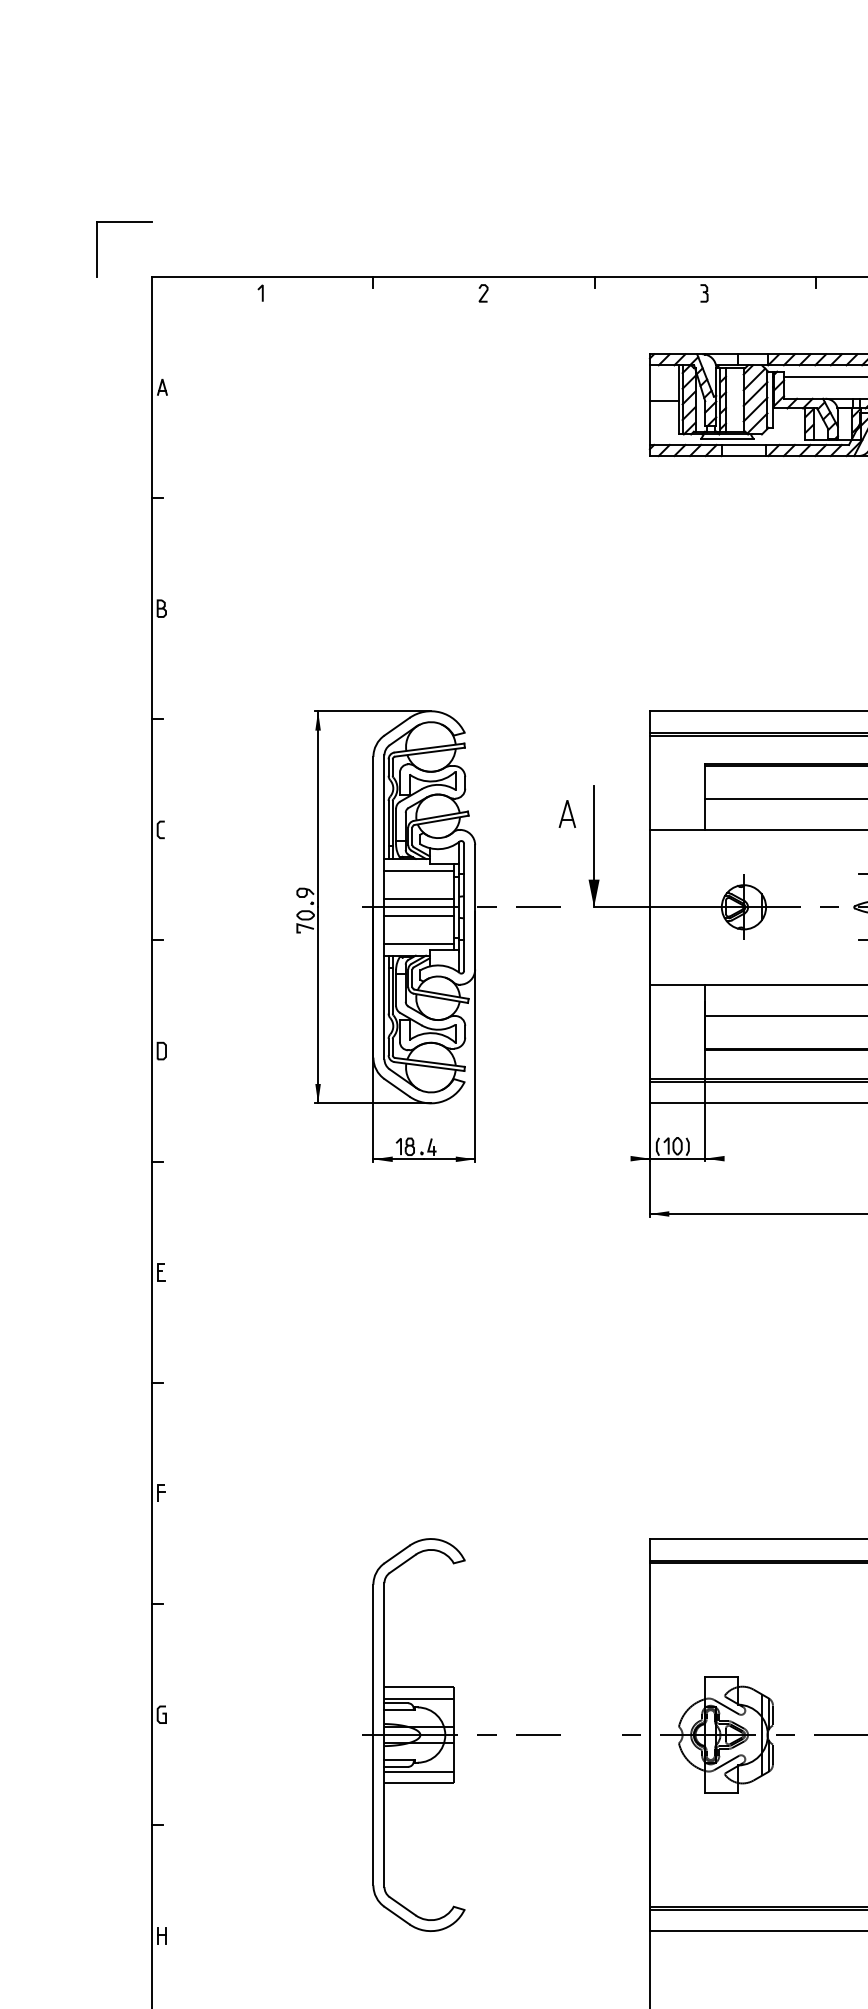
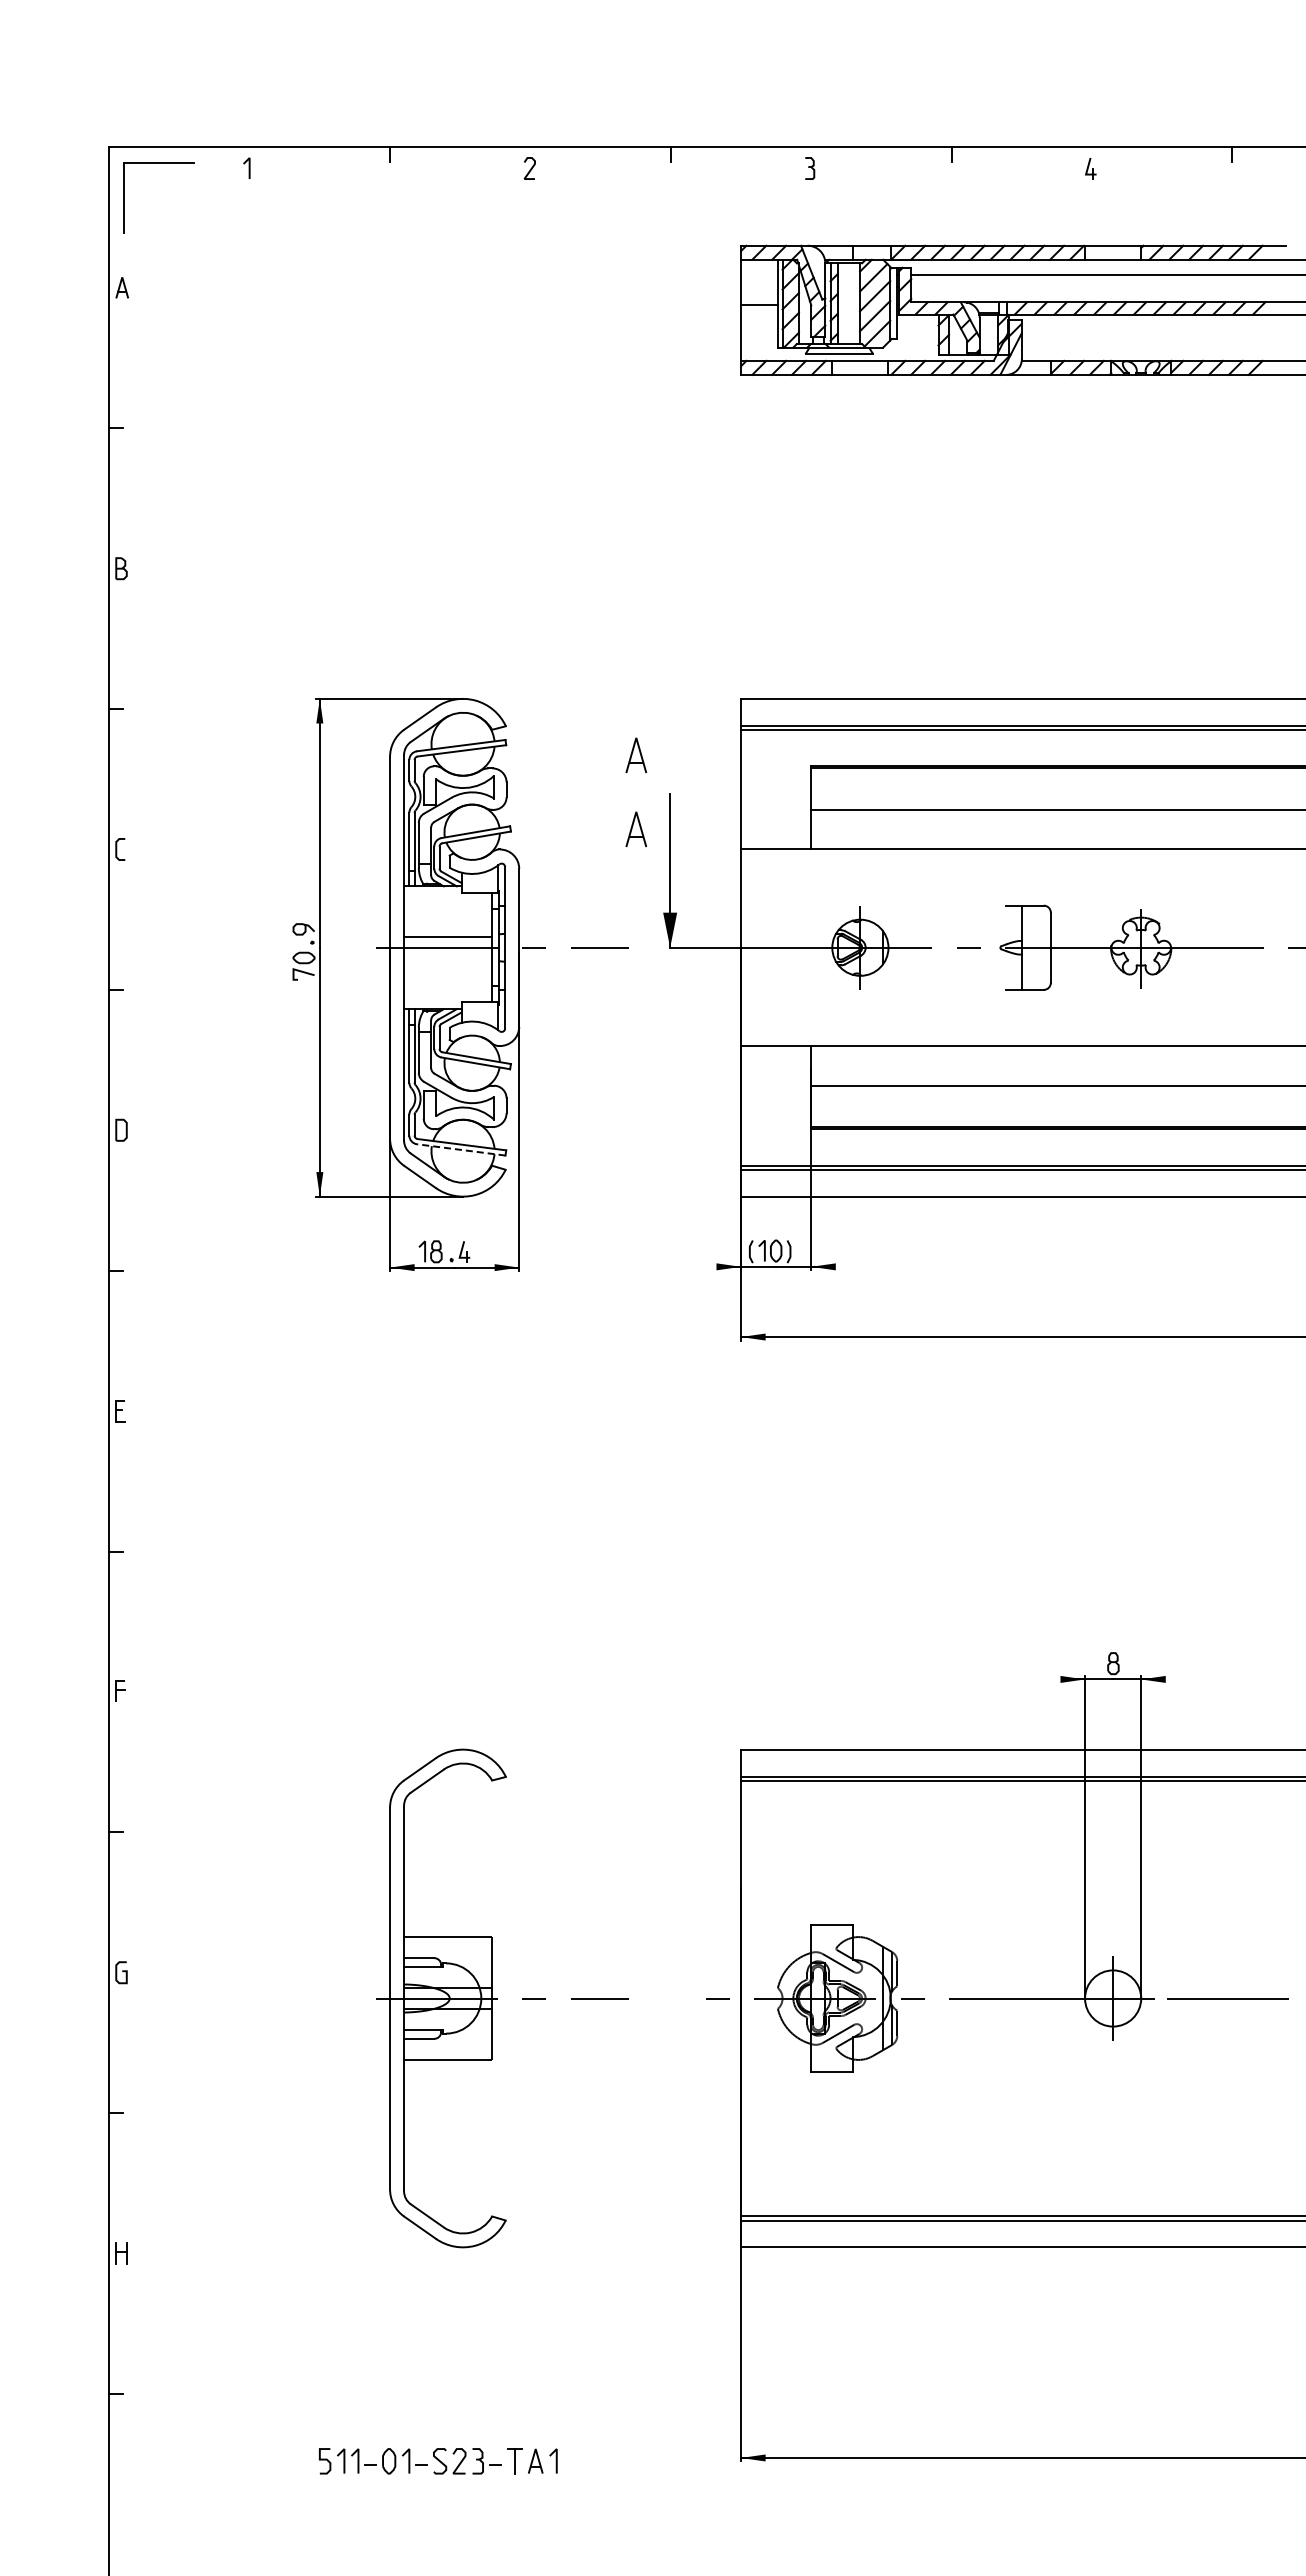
part: (124, 221) -> (158, 163), moved
part: (567, 755) -> (636, 755), added
line: (418, 870) -> (447, 901), removed
line: (418, 915) -> (447, 958), removed
line: (418, 944) -> (447, 994), removed
line: (429, 1066) -> (461, 1149), solid -> dashed
line: (418, 1698) -> (447, 1952), removed
line: (418, 1771) -> (447, 2044), removed

